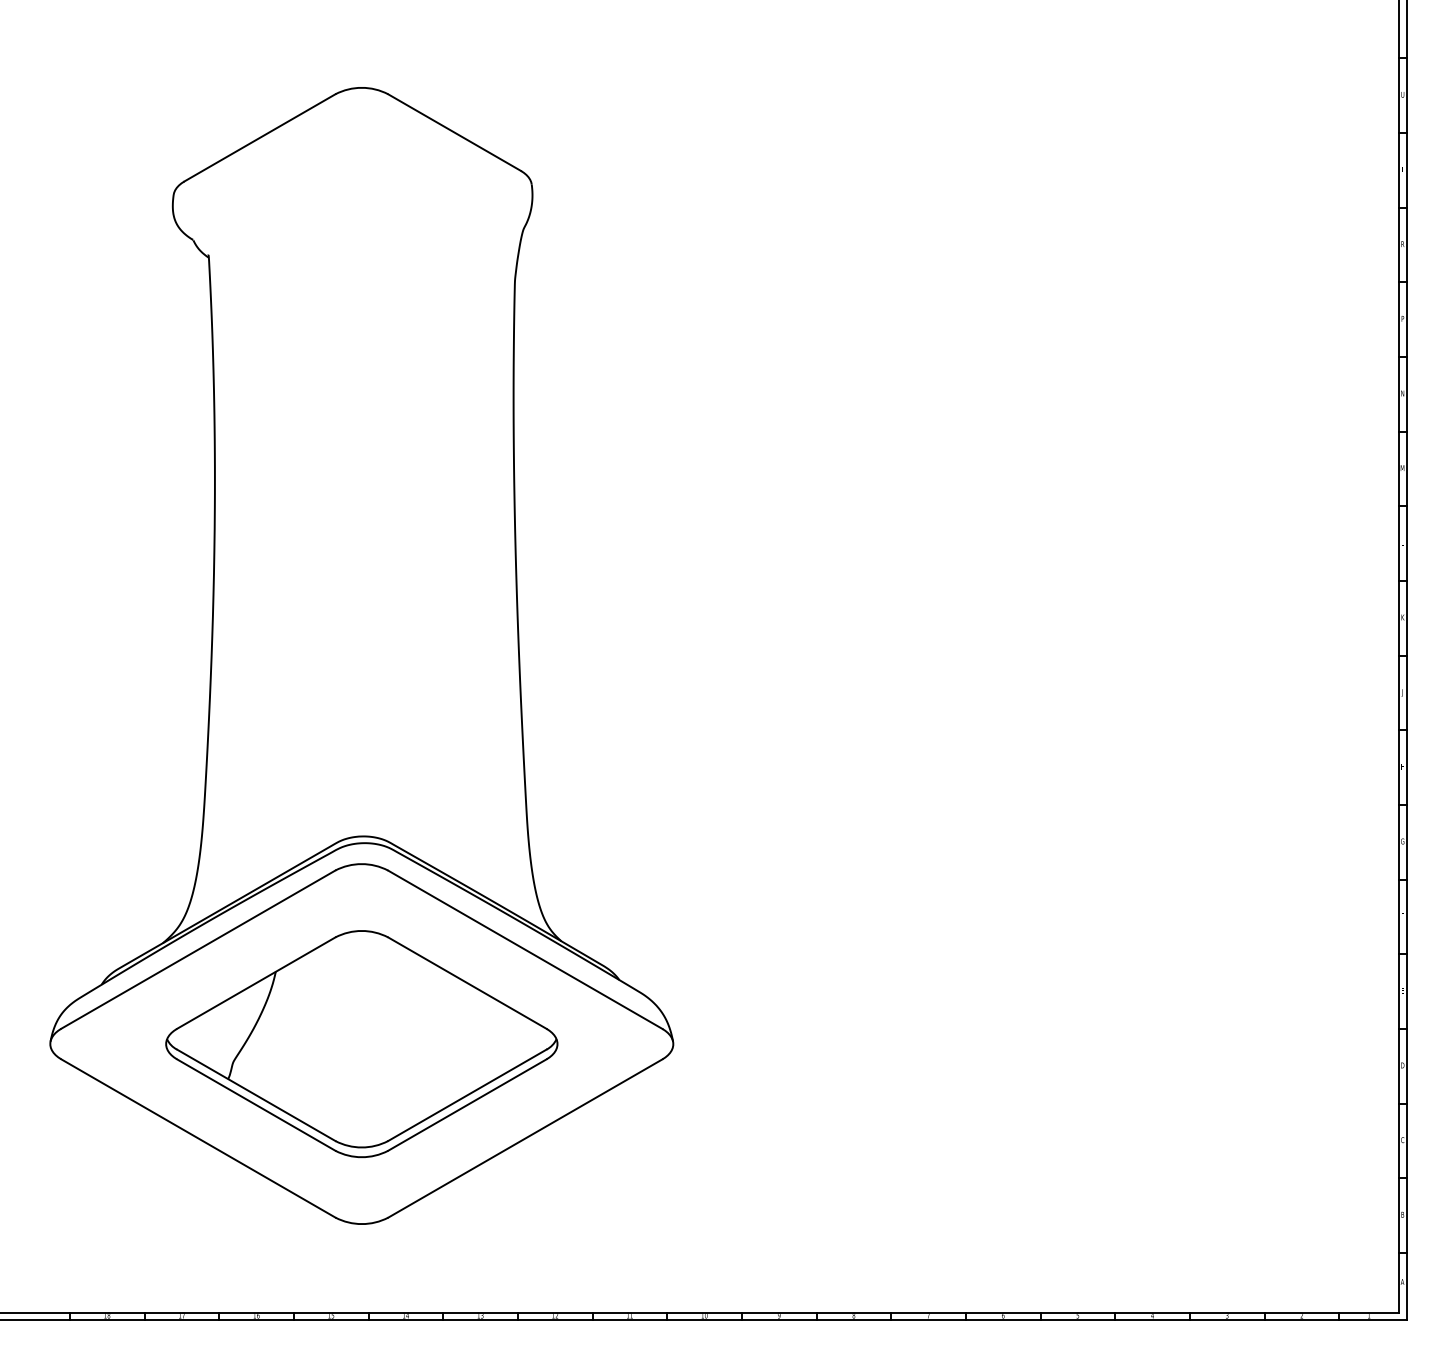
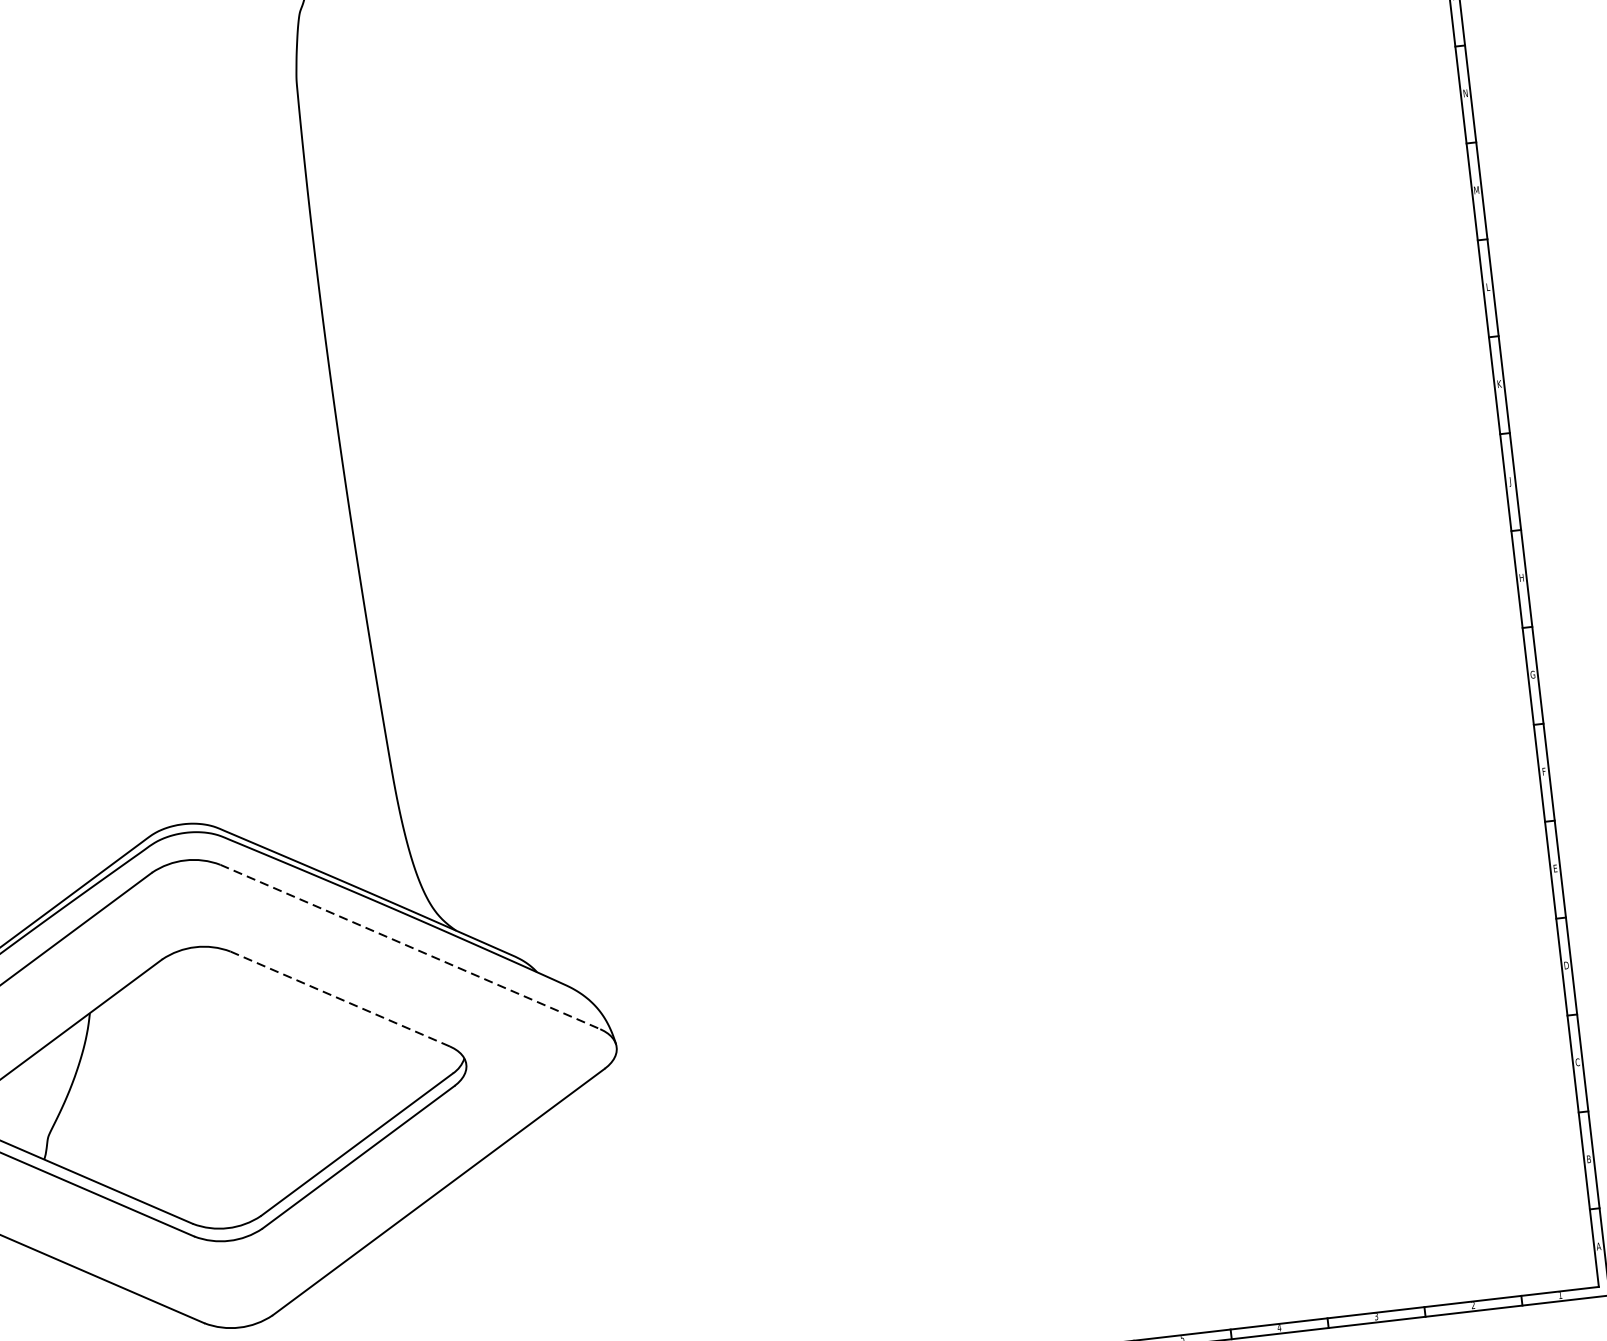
line: (525, 949) -> (410, 946), solid -> dashed
line: (466, 982) -> (338, 998), solid -> dashed

